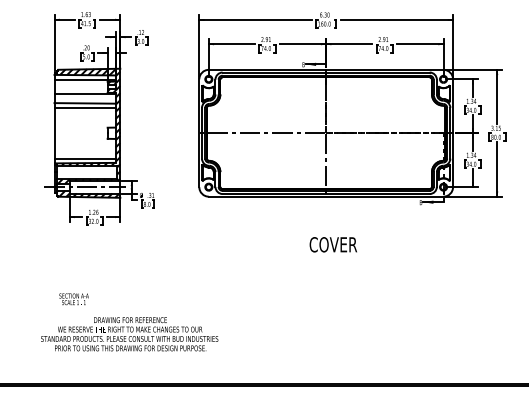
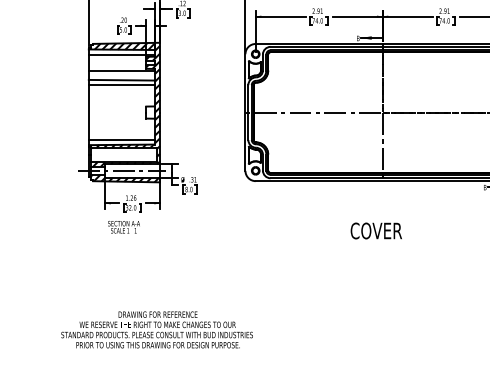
text: (332, 244) -> (375, 230), moved
text: (73, 299) -> (123, 227), moved
text: (129, 334) -> (156, 330), moved

